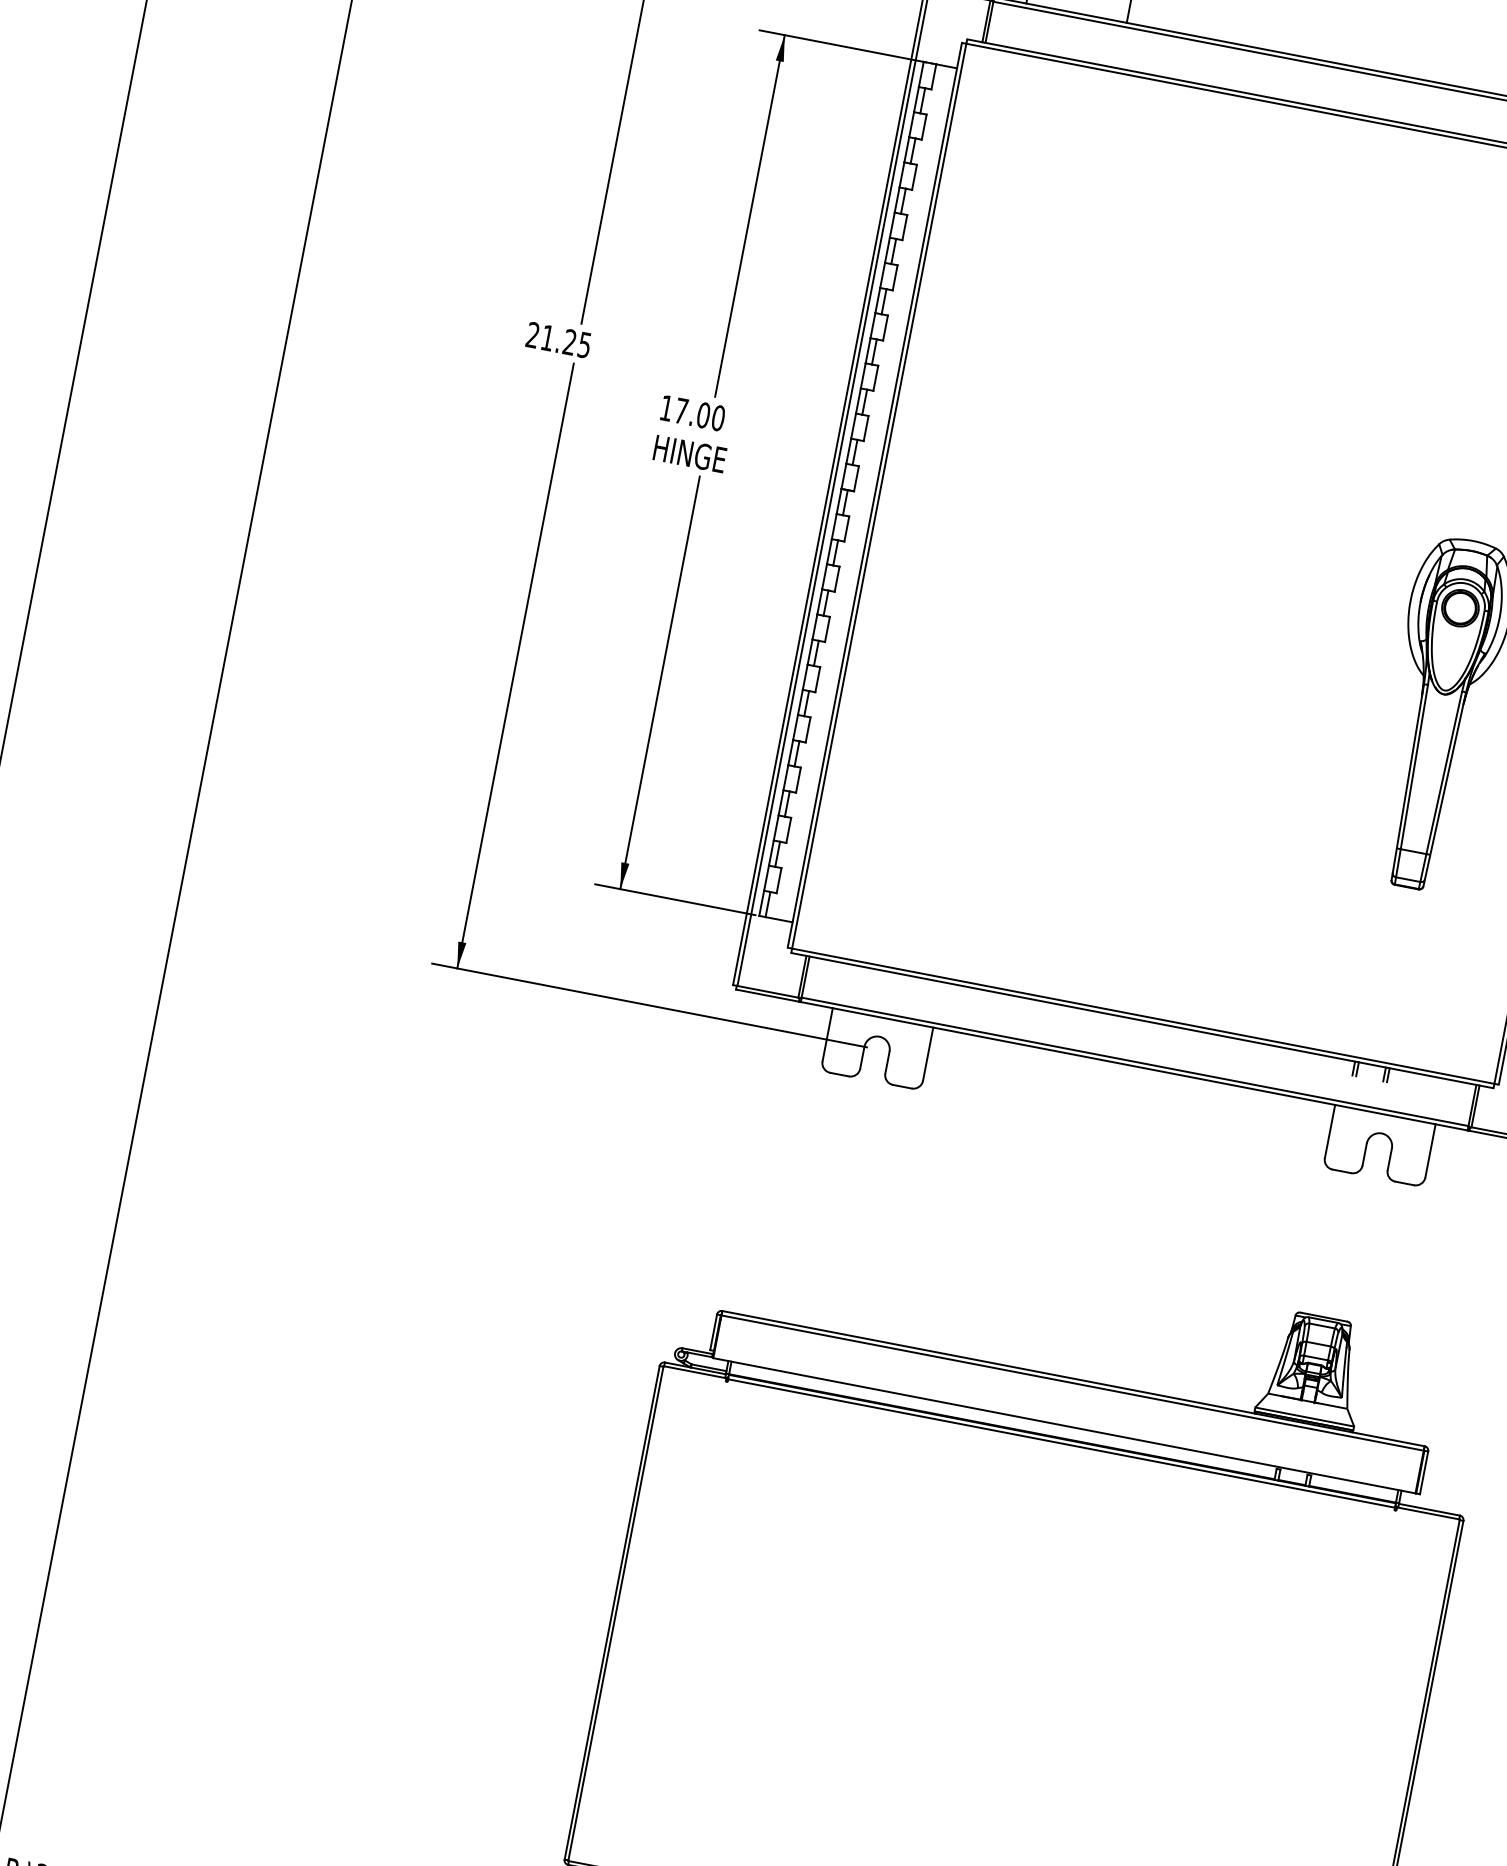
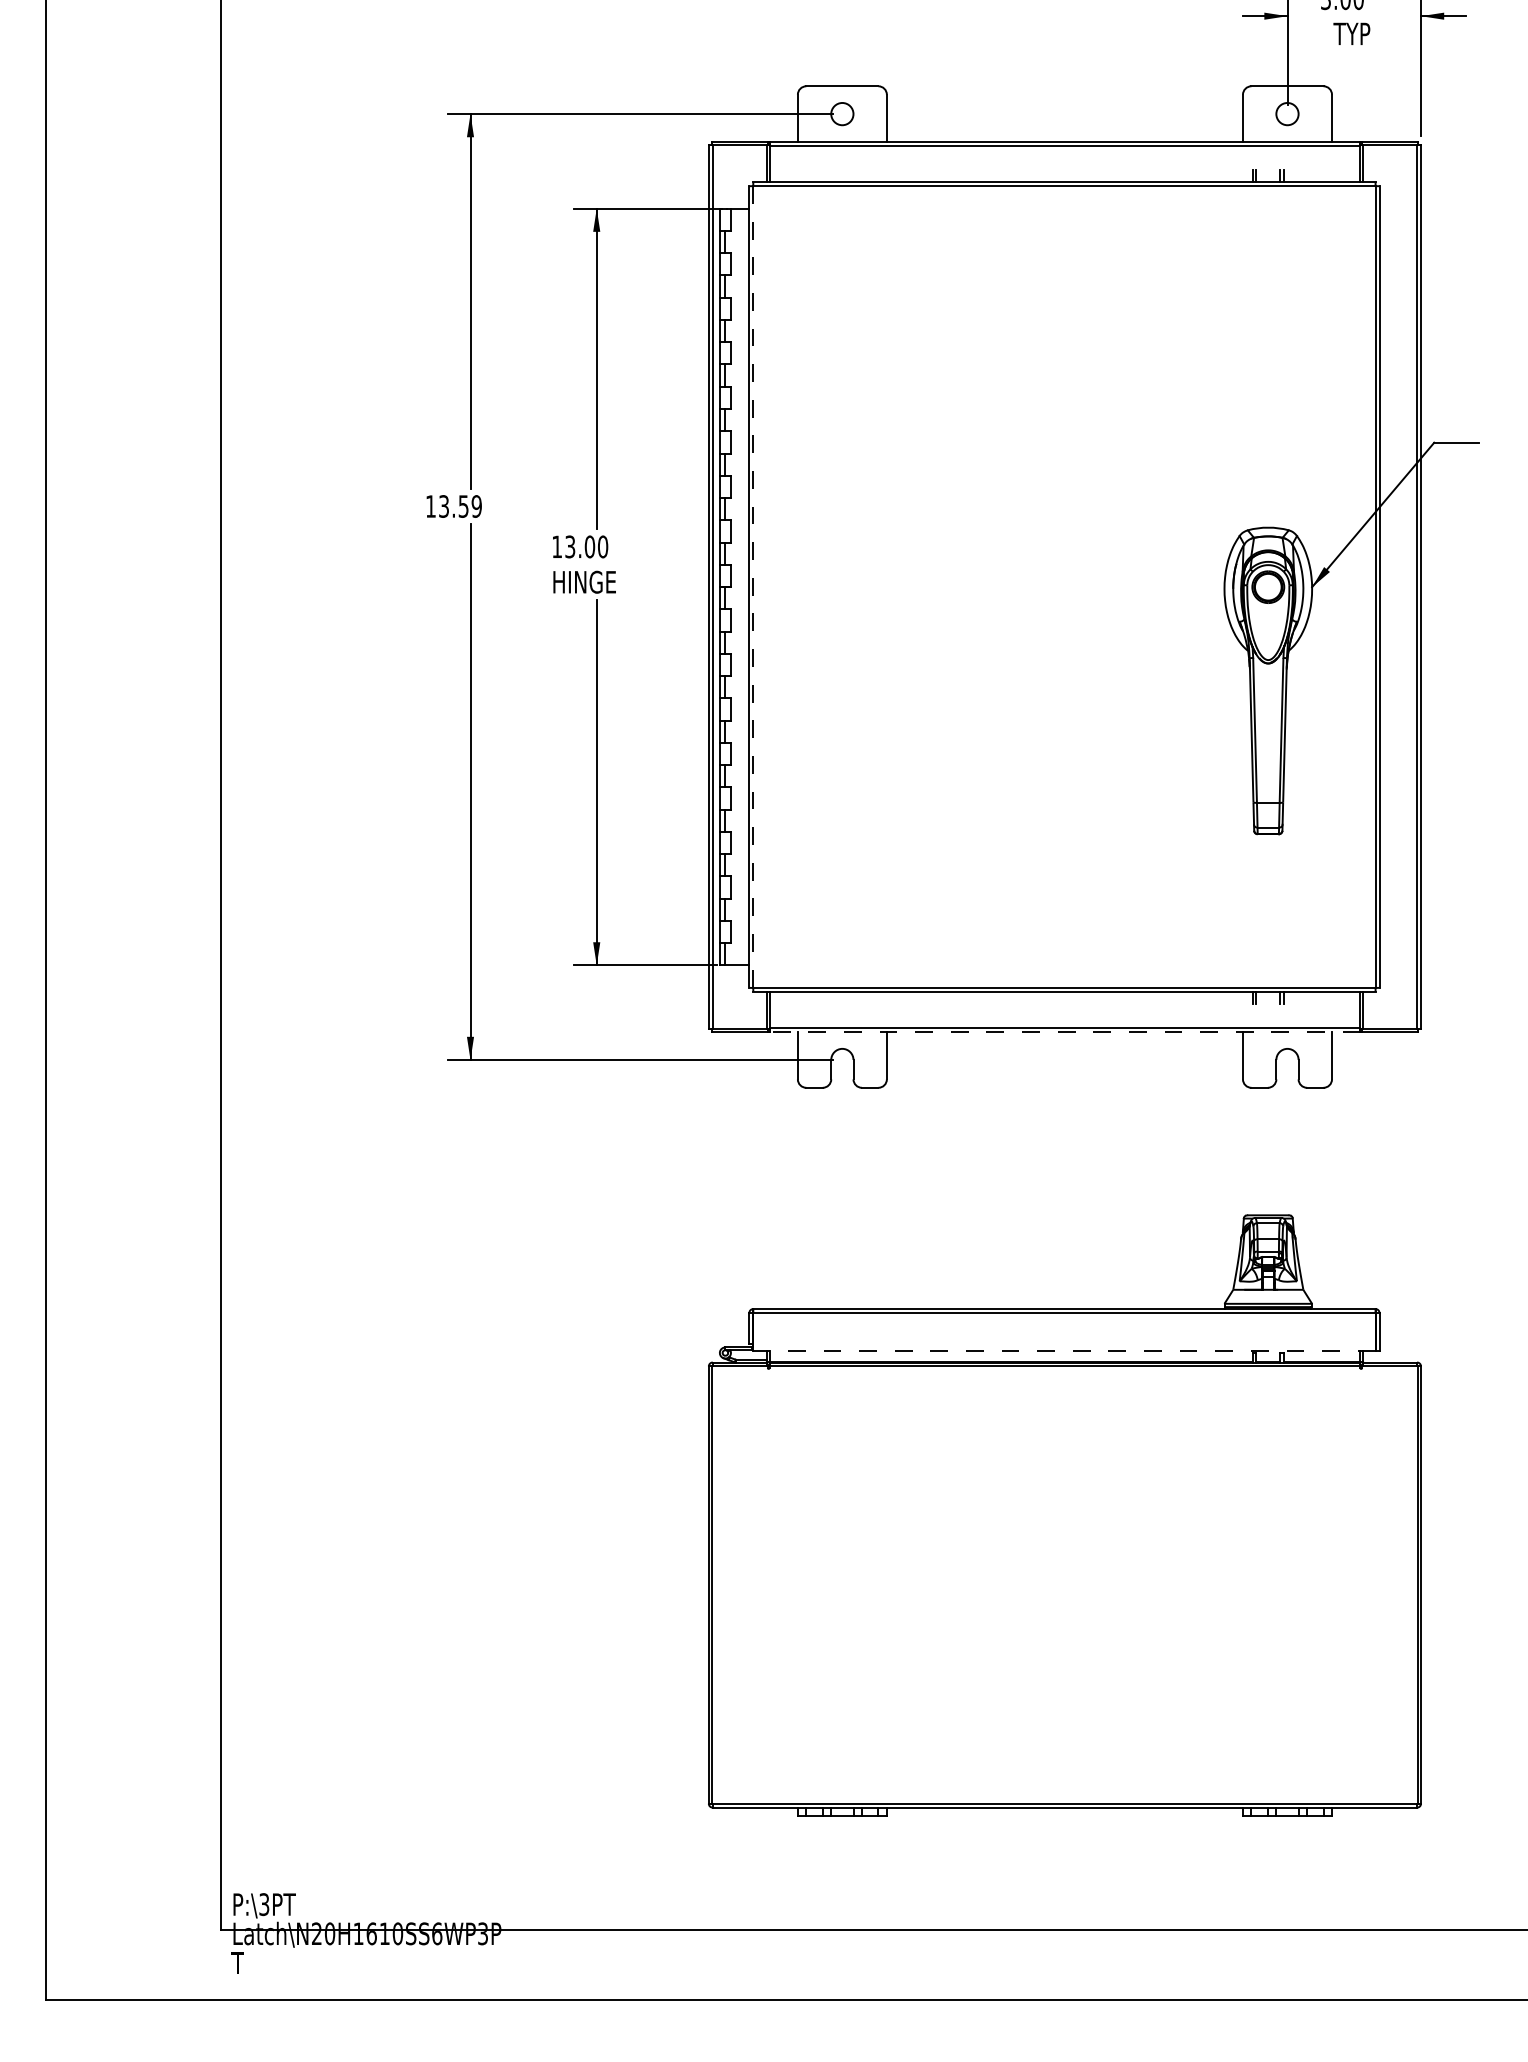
text: (558, 340) -> (453, 506), 21.25 -> 13.59
text: (681, 410) -> (570, 546), 17.00 -> 13.00
line: (879, 496) -> (753, 587), solid -> dashed
line: (1133, 1066) -> (1064, 1032), solid -> dashed
line: (1063, 1425) -> (1063, 1350), solid -> dashed

